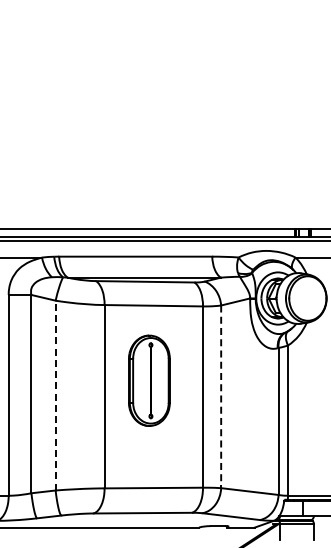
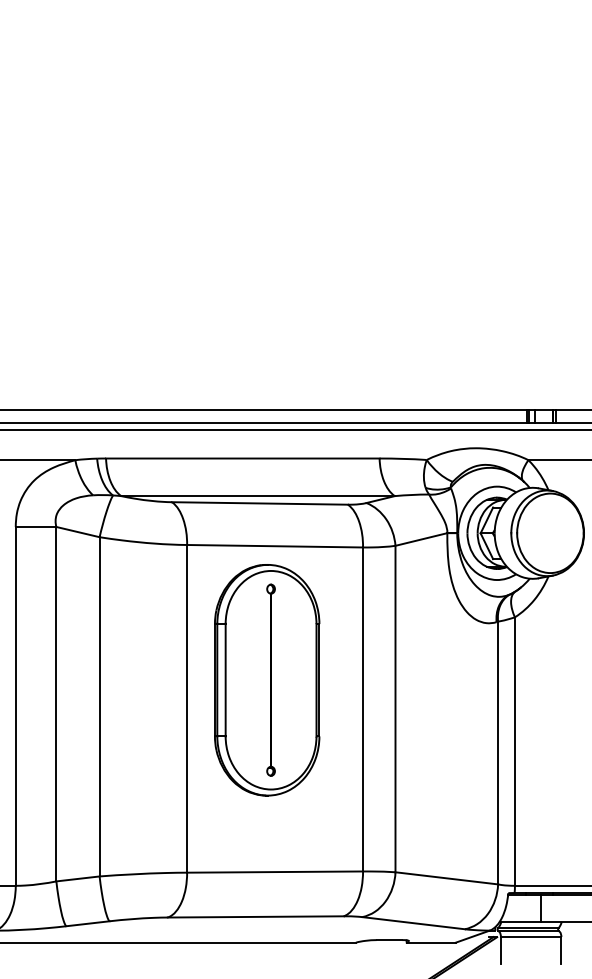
part: (149, 380) -> (267, 679), size x1.43
line: (55, 395) -> (99, 706), dashed -> solid
line: (221, 397) -> (396, 710), dashed -> solid

